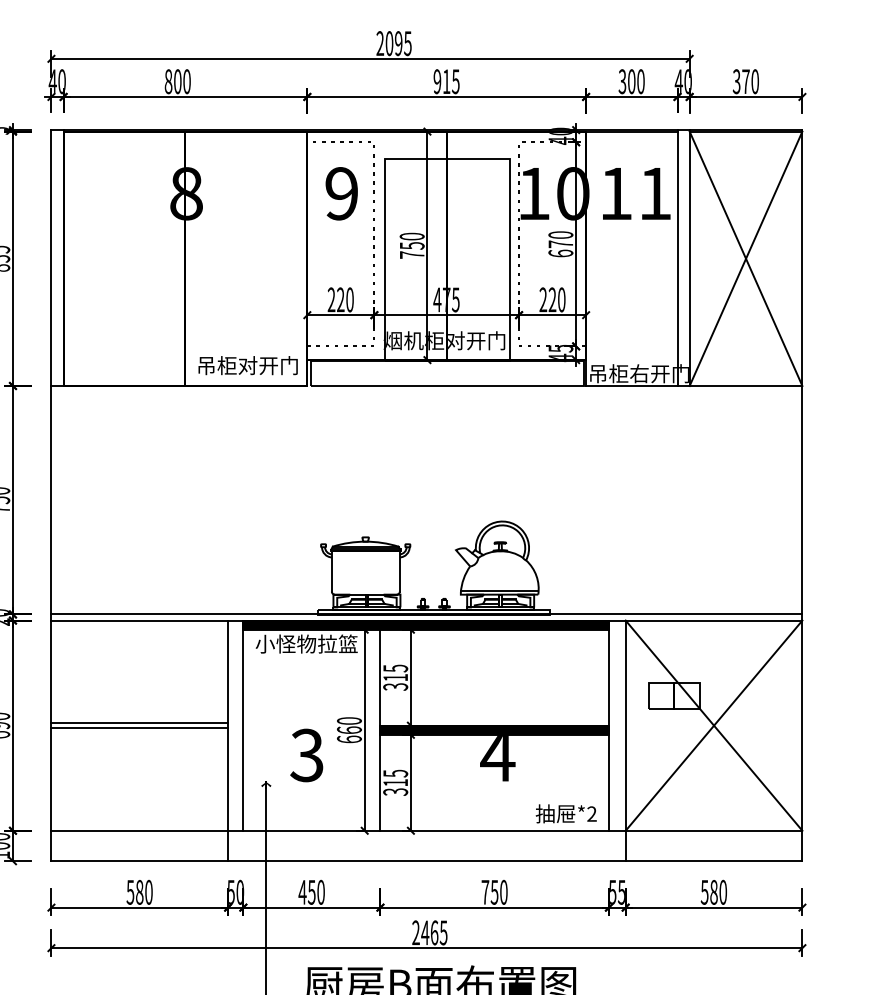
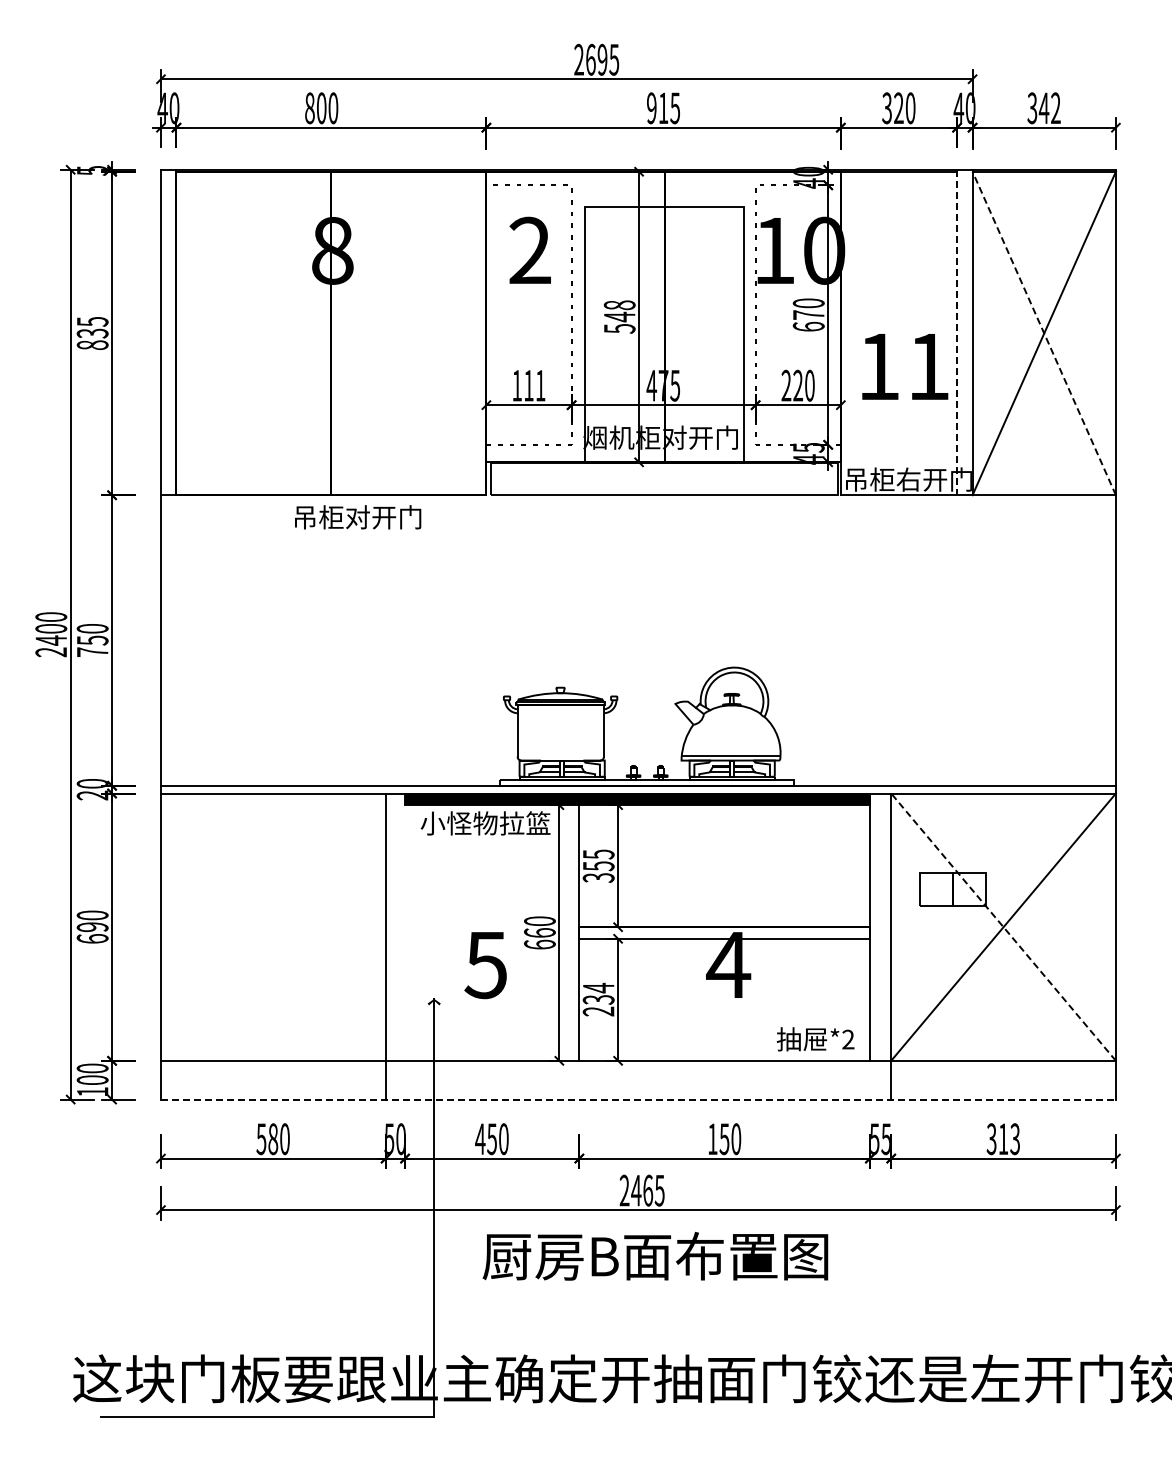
text: (389, 43) -> (590, 59), 2095 -> 2695
text: (631, 81) -> (898, 108), 300 -> 320
text: (750, 81) -> (1049, 108), 370 -> 342
text: (341, 193) -> (529, 250), 9 -> 2
text: (636, 193) -> (905, 366), moved
text: (412, 245) -> (619, 316), 750 -> 548
line: (677, 258) -> (957, 332), solid -> dashed
line: (746, 258) -> (1044, 333), solid -> dashed
text: (340, 299) -> (528, 385), 220 -> 111
text: (248, 365) -> (358, 517), moved
text: (395, 677) -> (598, 866), 315 -> 355
line: (139, 722) -> (272, 923), removed
line: (243, 725) -> (405, 926), removed
line: (714, 725) -> (1003, 927), solid -> dashed
line: (139, 728) -> (272, 930), removed
fill: (494, 729) -> (724, 932), removed
text: (306, 755) -> (485, 964), 3 -> 5
text: (395, 782) -> (598, 999), 315 -> 234
line: (426, 861) -> (638, 1099), solid -> dashed
text: (485, 891) -> (712, 1138), 750 -> 150
text: (714, 892) -> (1003, 1139), 580 -> 313

